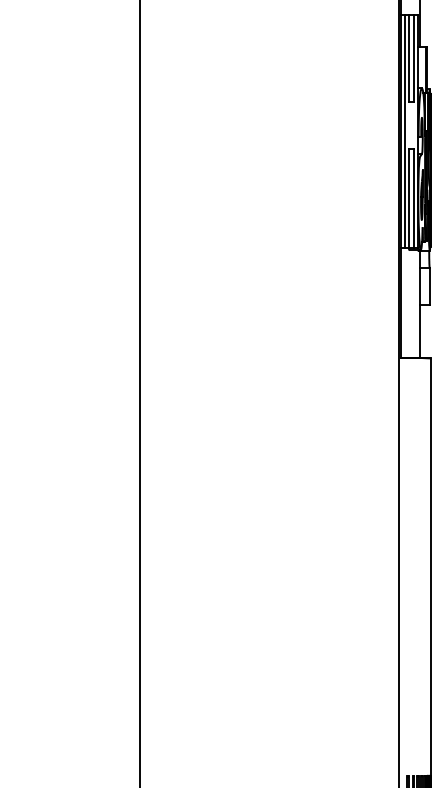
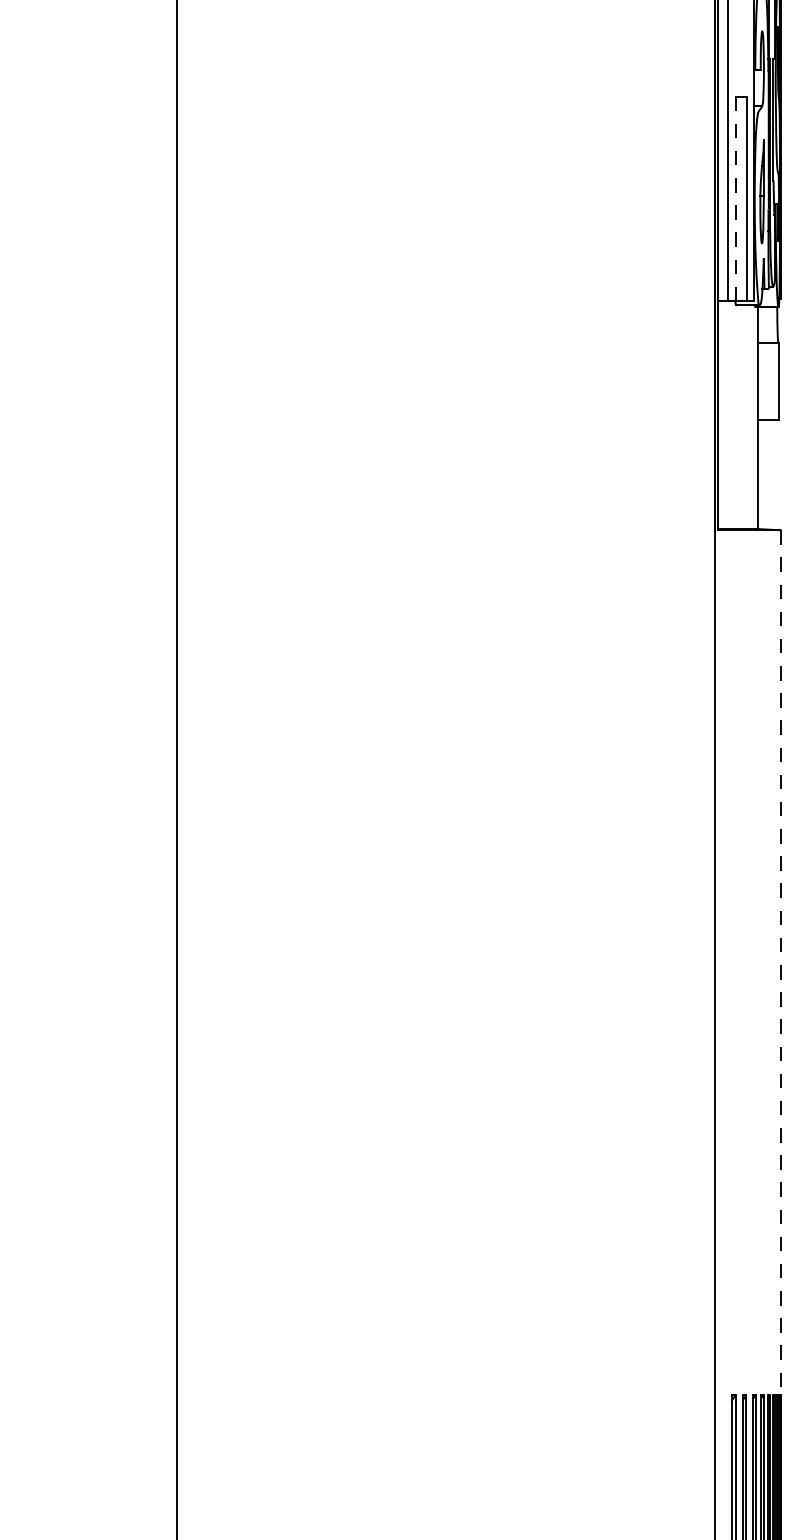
line: (409, 199) -> (736, 200), solid -> dashed
line: (430, 567) -> (779, 963), solid -> dashed

